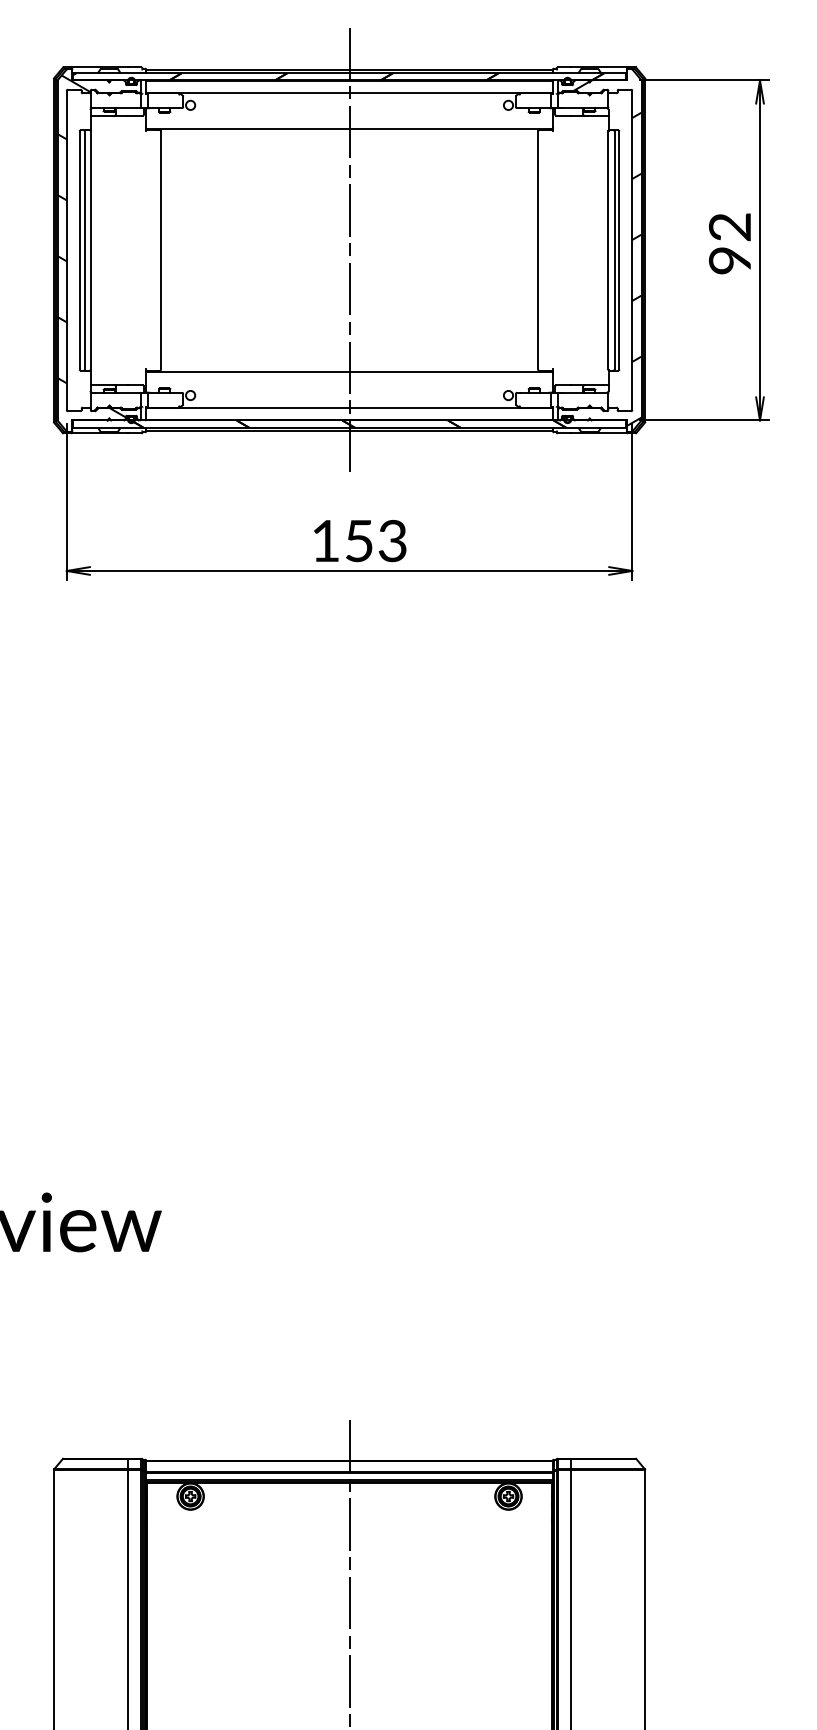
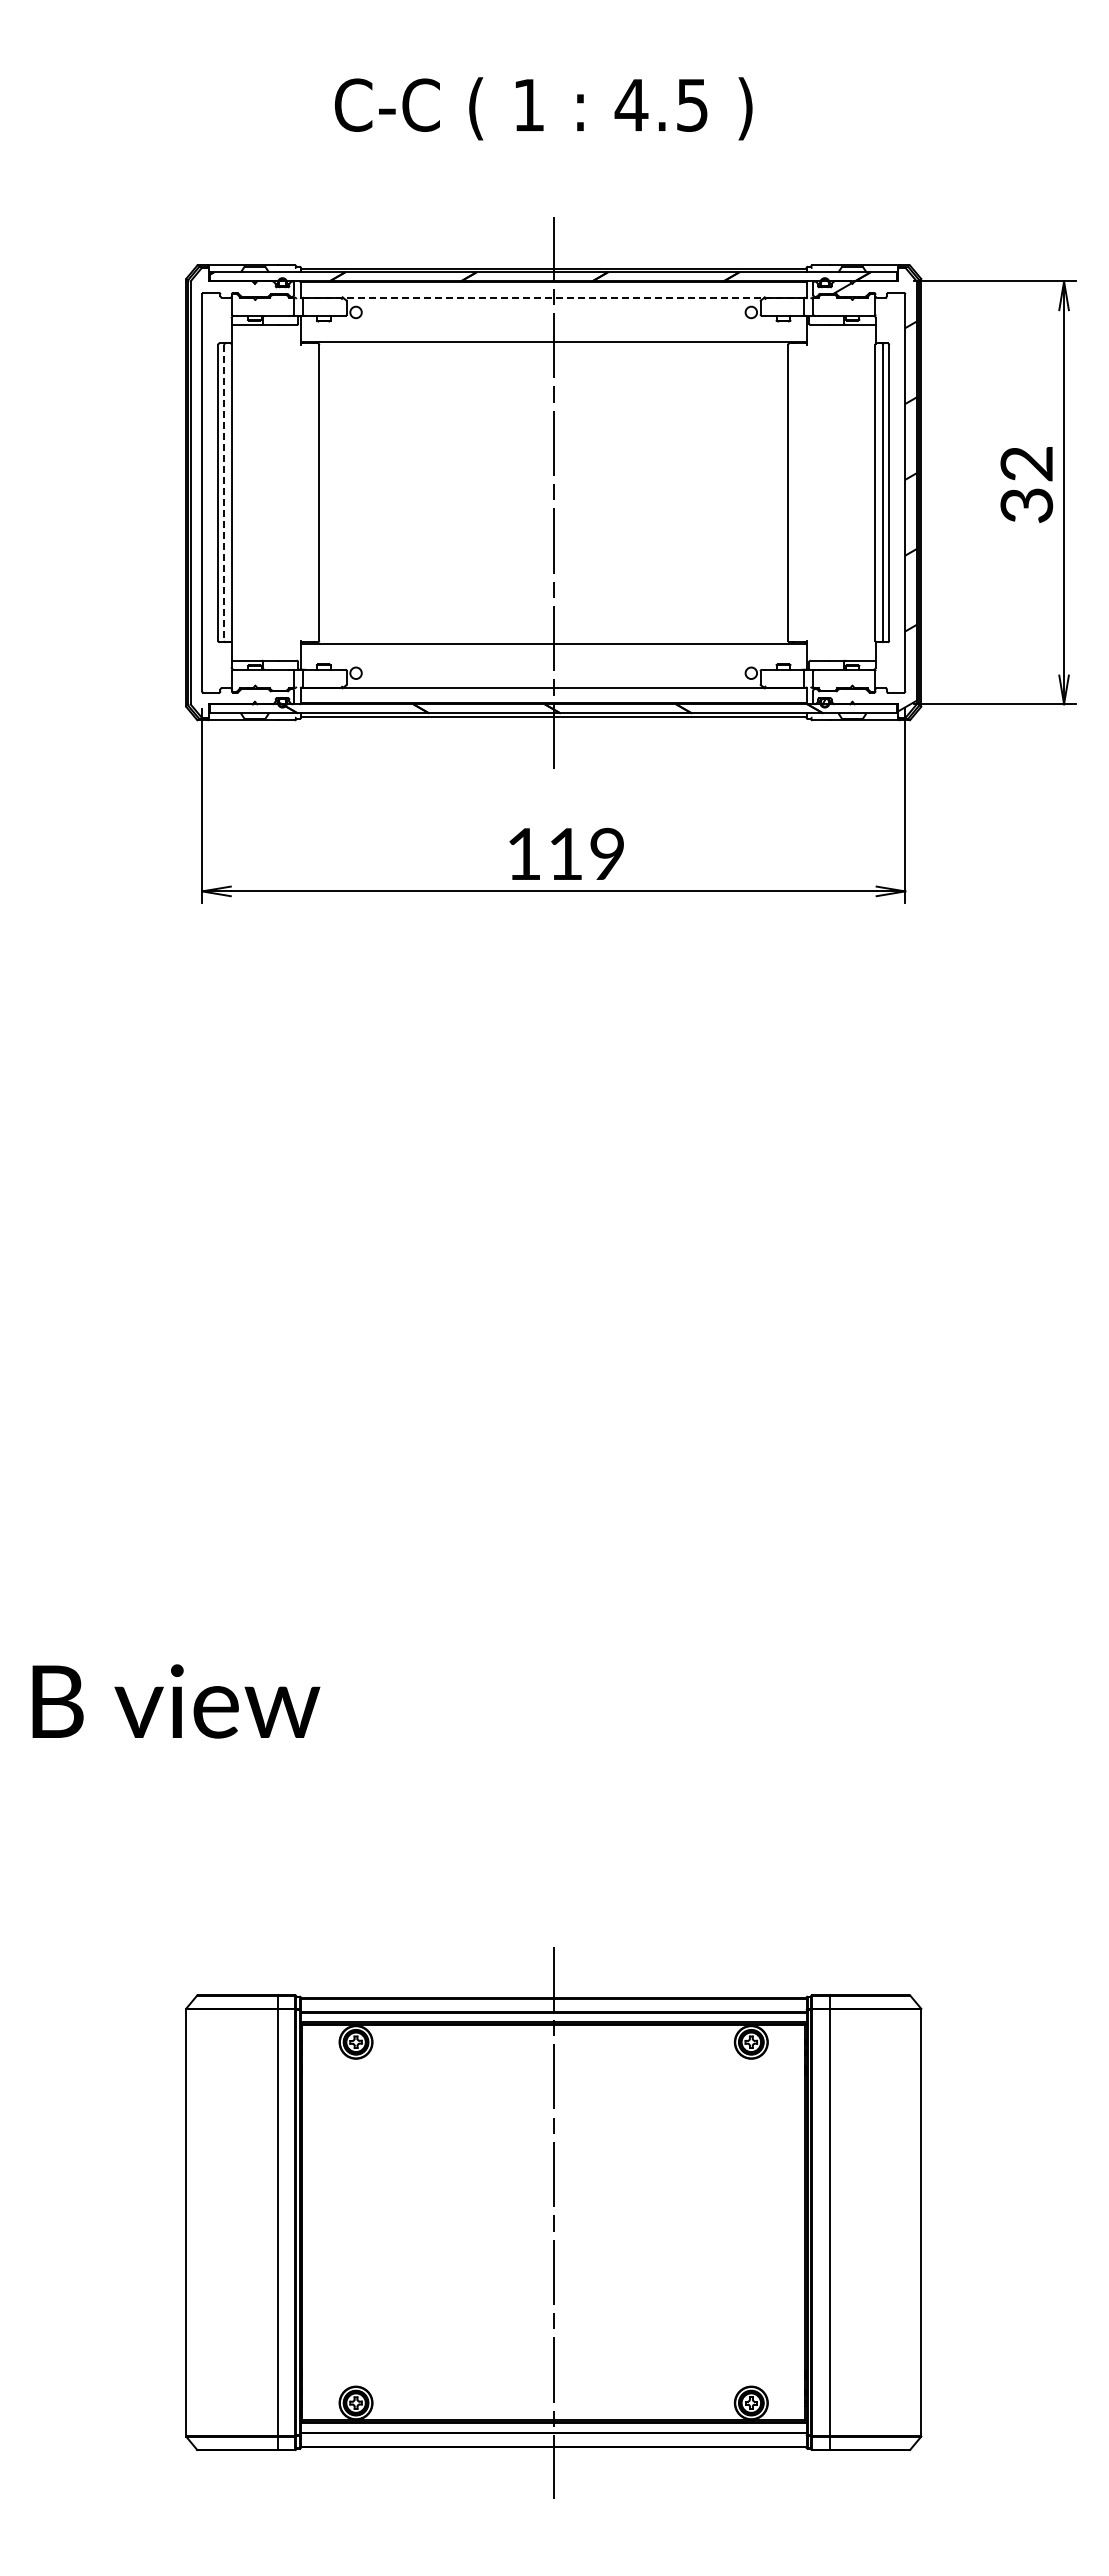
line: (350, 93) -> (554, 297), solid -> dashed
hatch: (91, 246) -> (232, 487), removed
line: (84, 250) -> (224, 492), solid -> dashed
text: (729, 260) -> (1026, 505), 92 -> 32
text: (375, 541) -> (586, 854), 153 -> 119

